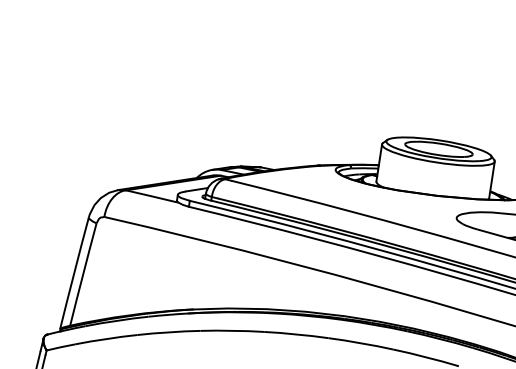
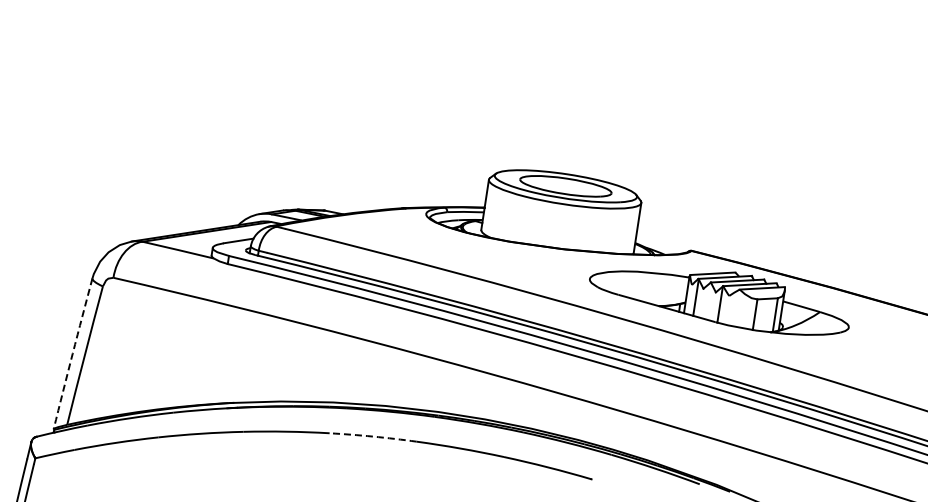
arc: (74, 272) -> (72, 353), solid -> dashed
arc: (296, 334) -> (373, 436), solid -> dashed

